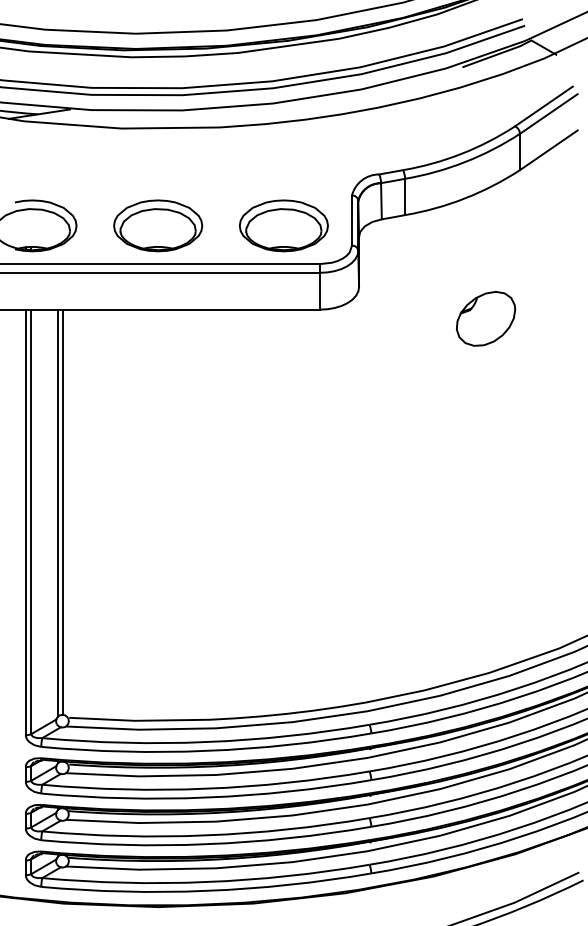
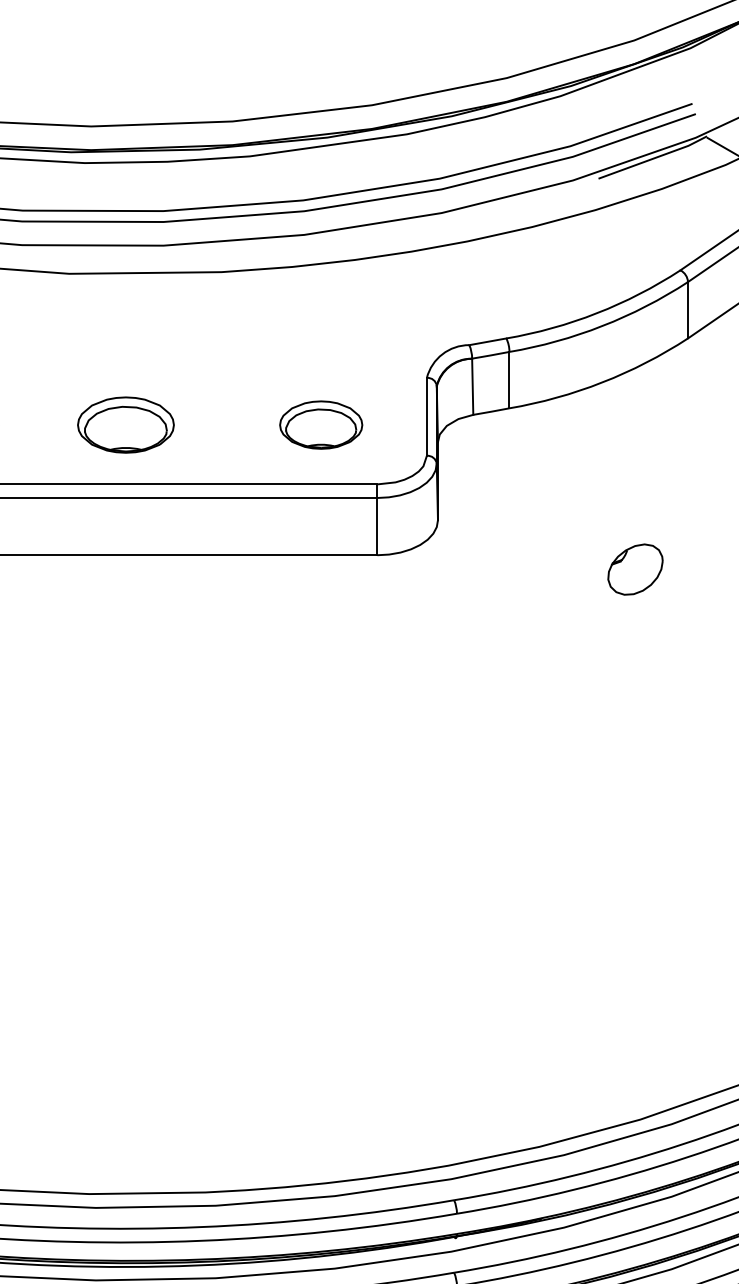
part: (158, 225) -> (126, 424), size x0.7
part: (283, 225) -> (320, 424), size x0.6
part: (486, 318) -> (635, 568), size x0.6

